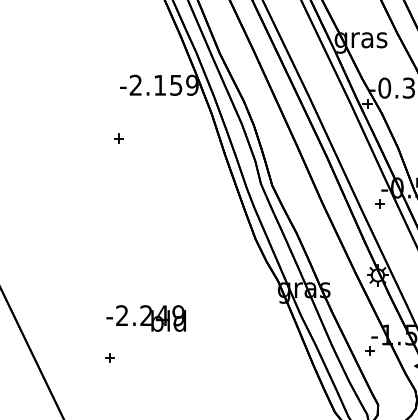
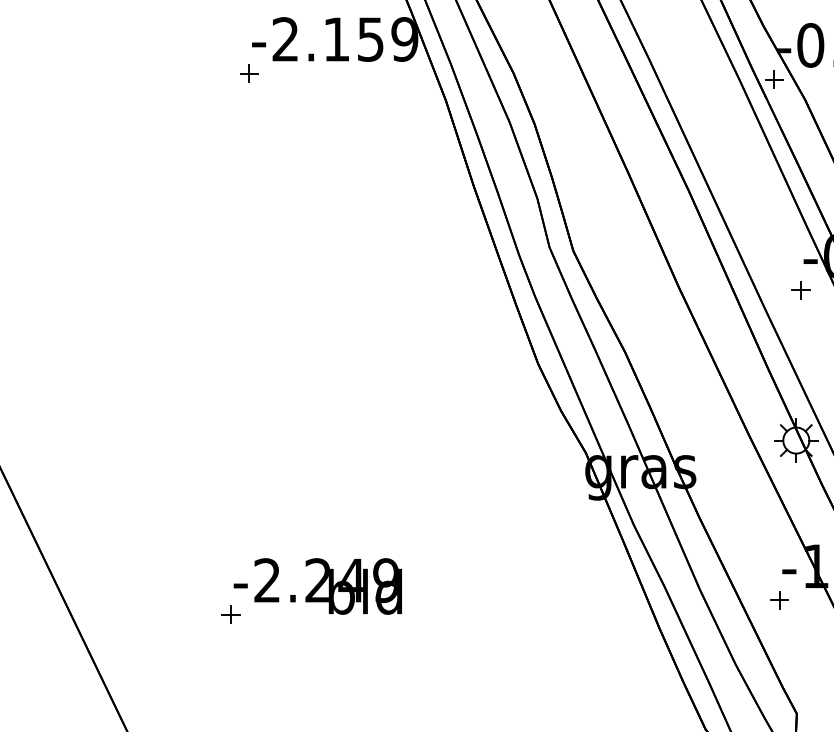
part: (118, 138) -> (248, 73), moved
text: (145, 318) -> (316, 586), moved

